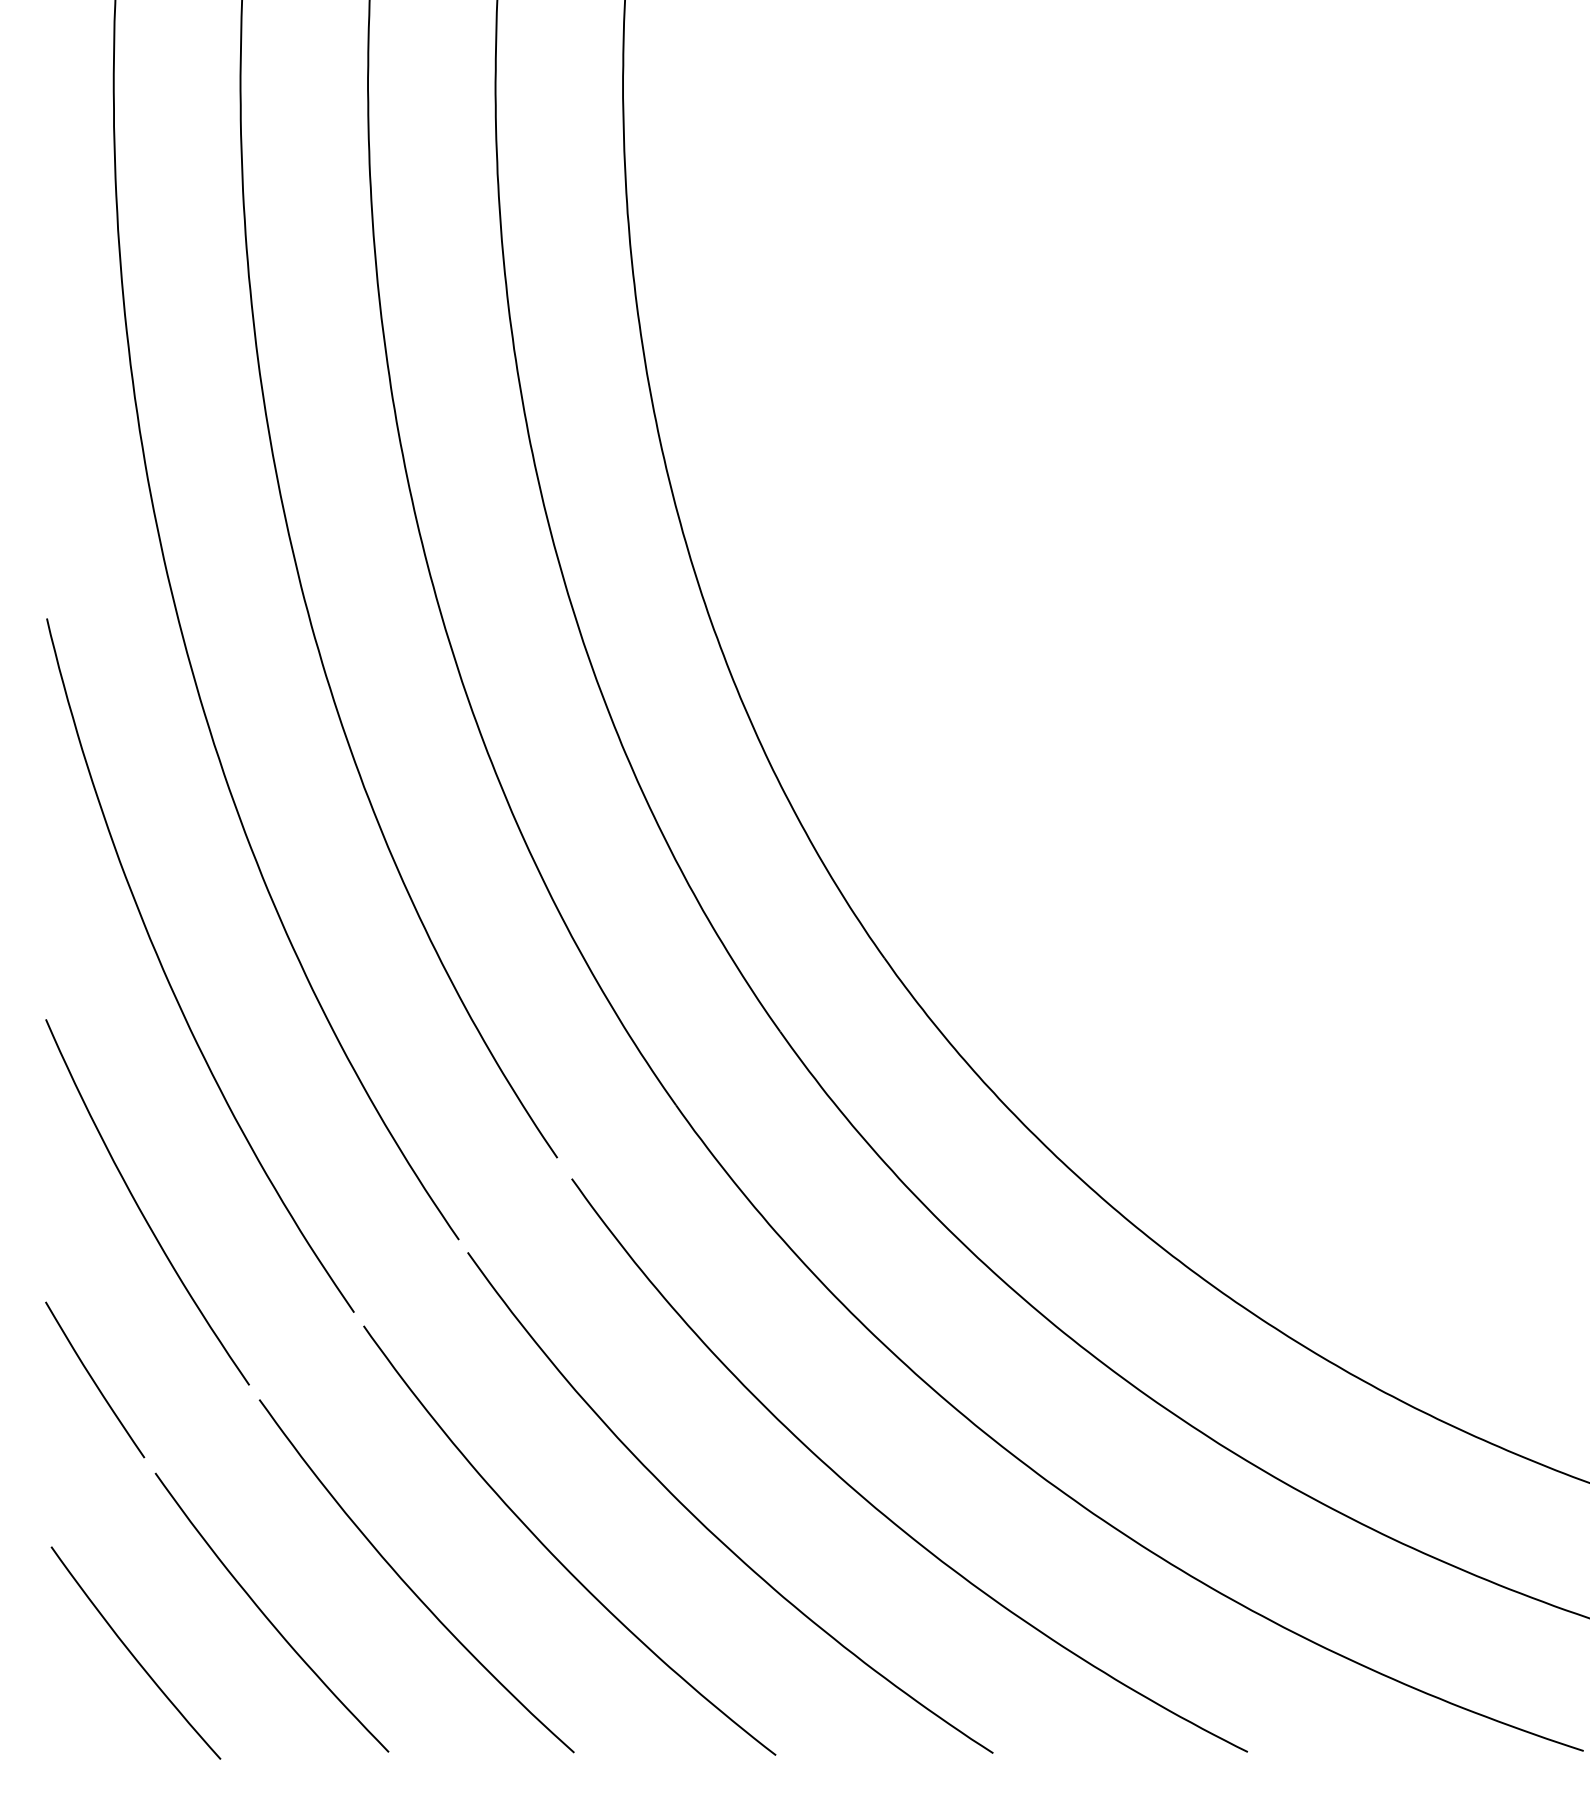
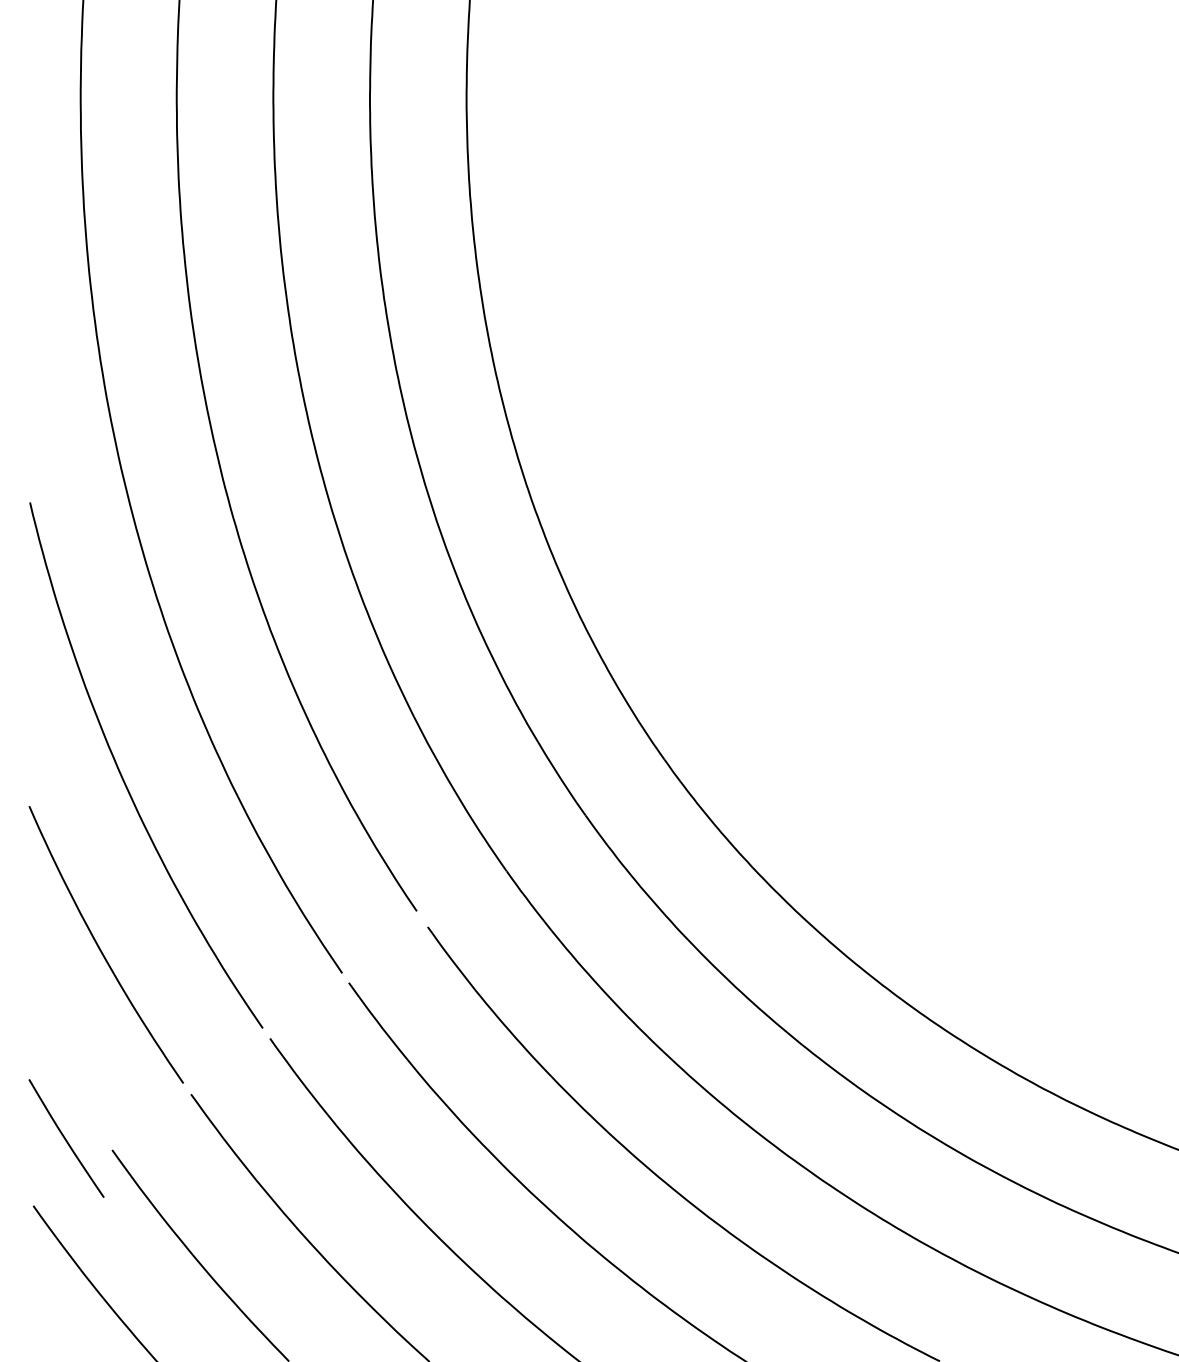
curve: (94, 1380) -> (66, 1138), moved

